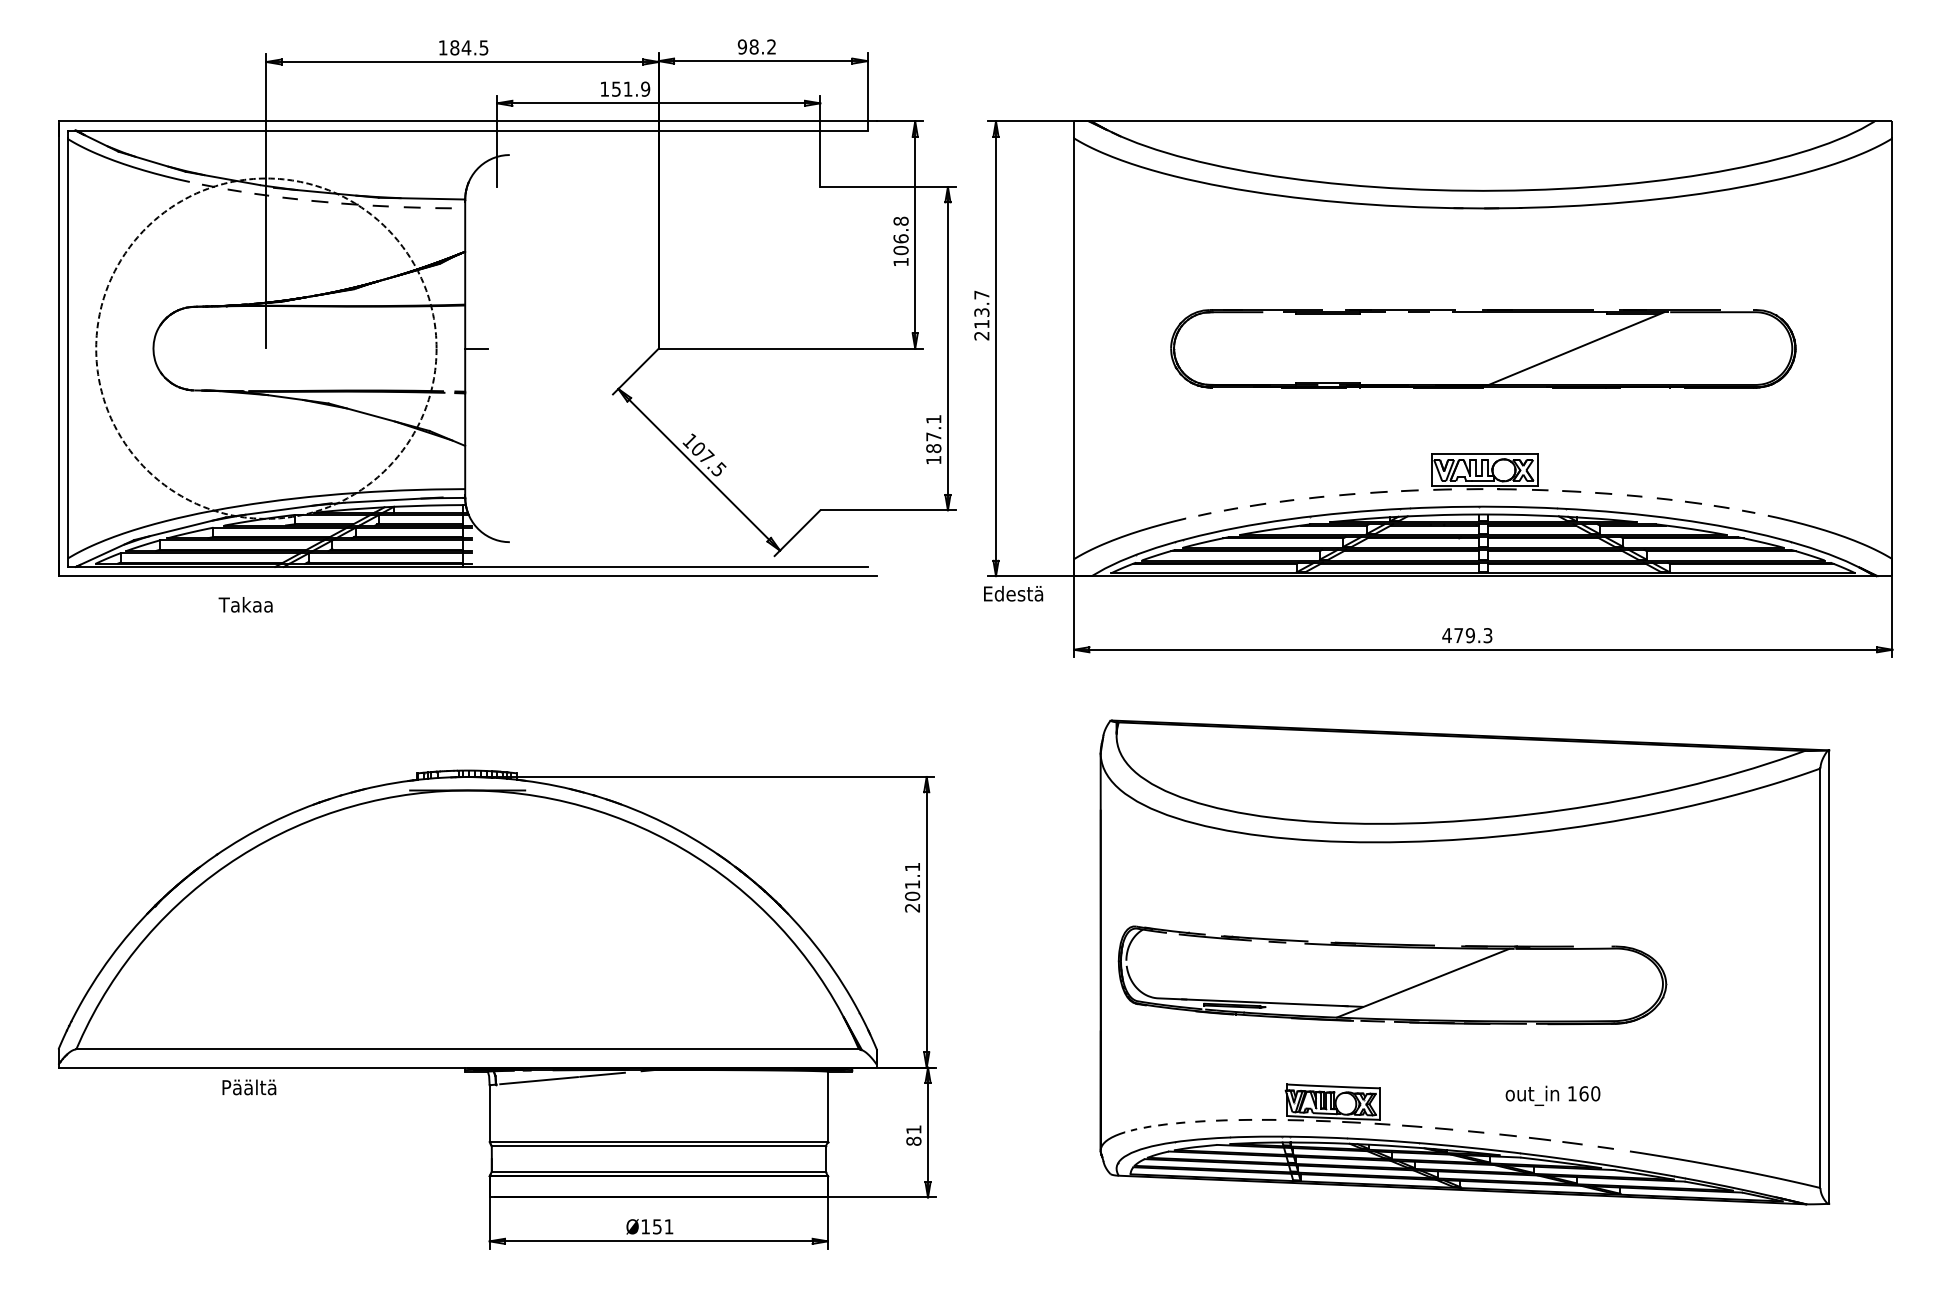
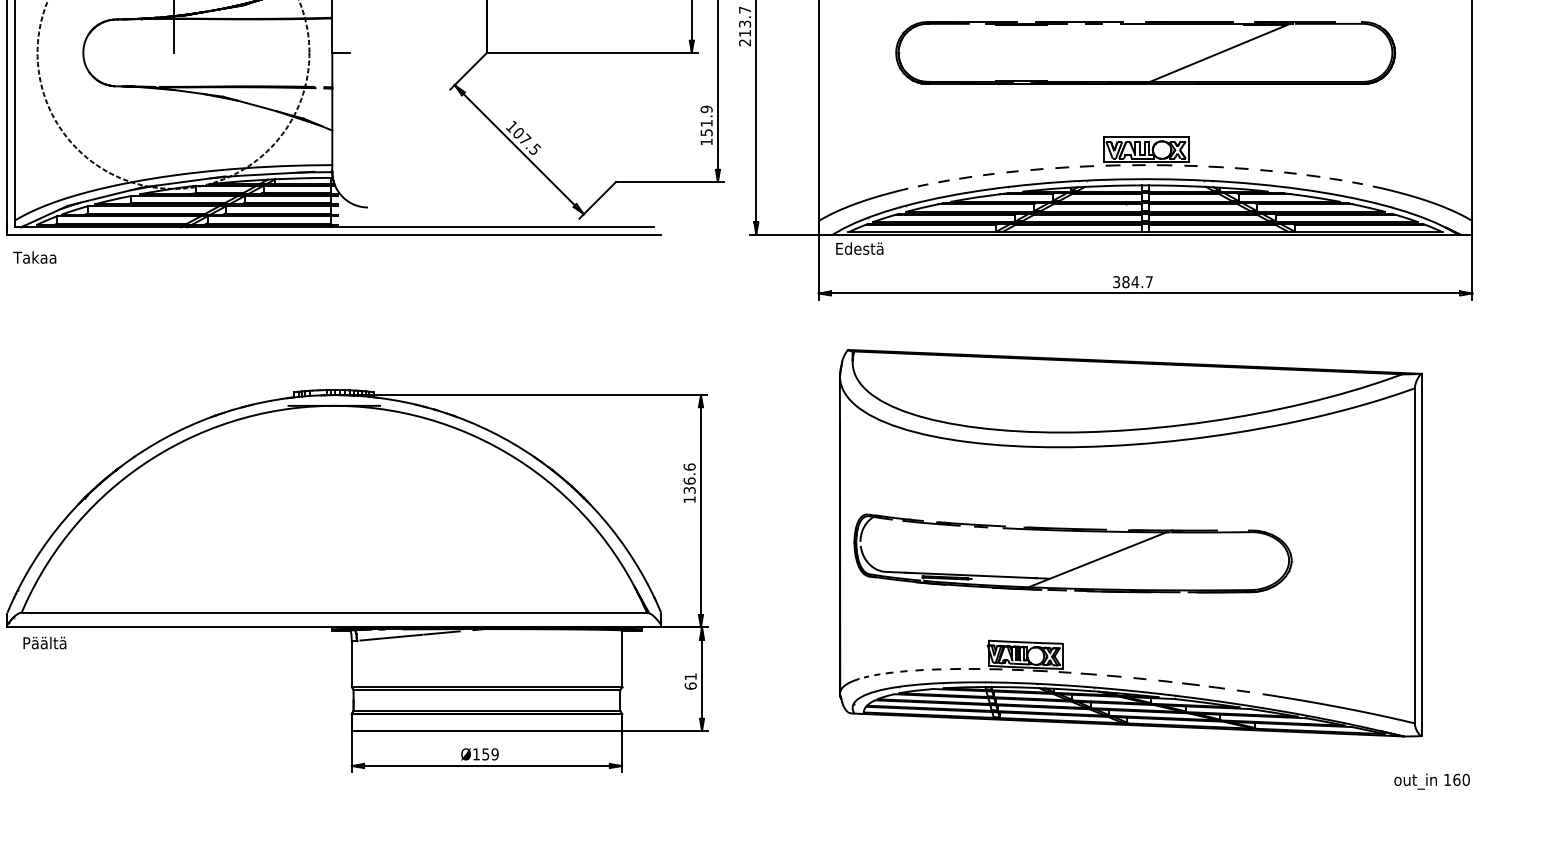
text: (933, 433) -> (706, 120), 187.1 -> 151.9
text: (1013, 593) -> (859, 248), moved
text: (245, 604) -> (34, 257), moved
text: (1467, 635) -> (1132, 282), 479.3 -> 384.7
text: (912, 887) -> (689, 483), 201.1 -> 136.6
text: (249, 1087) -> (44, 643), moved
text: (1552, 1095) -> (1431, 781), moved
text: (913, 1140) -> (690, 685), 81 -> 61
text: (668, 1226) -> (494, 754), Ø151 -> Ø159

